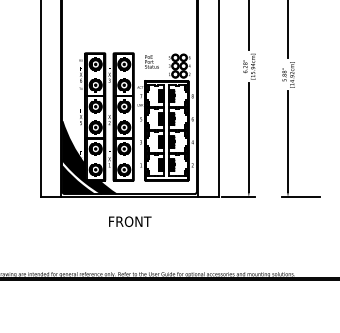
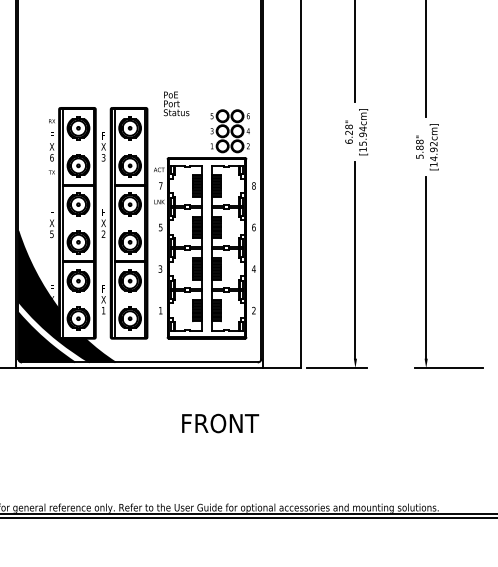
text: (151, 61) -> (175, 103), moved
text: (130, 221) -> (220, 423), moved

